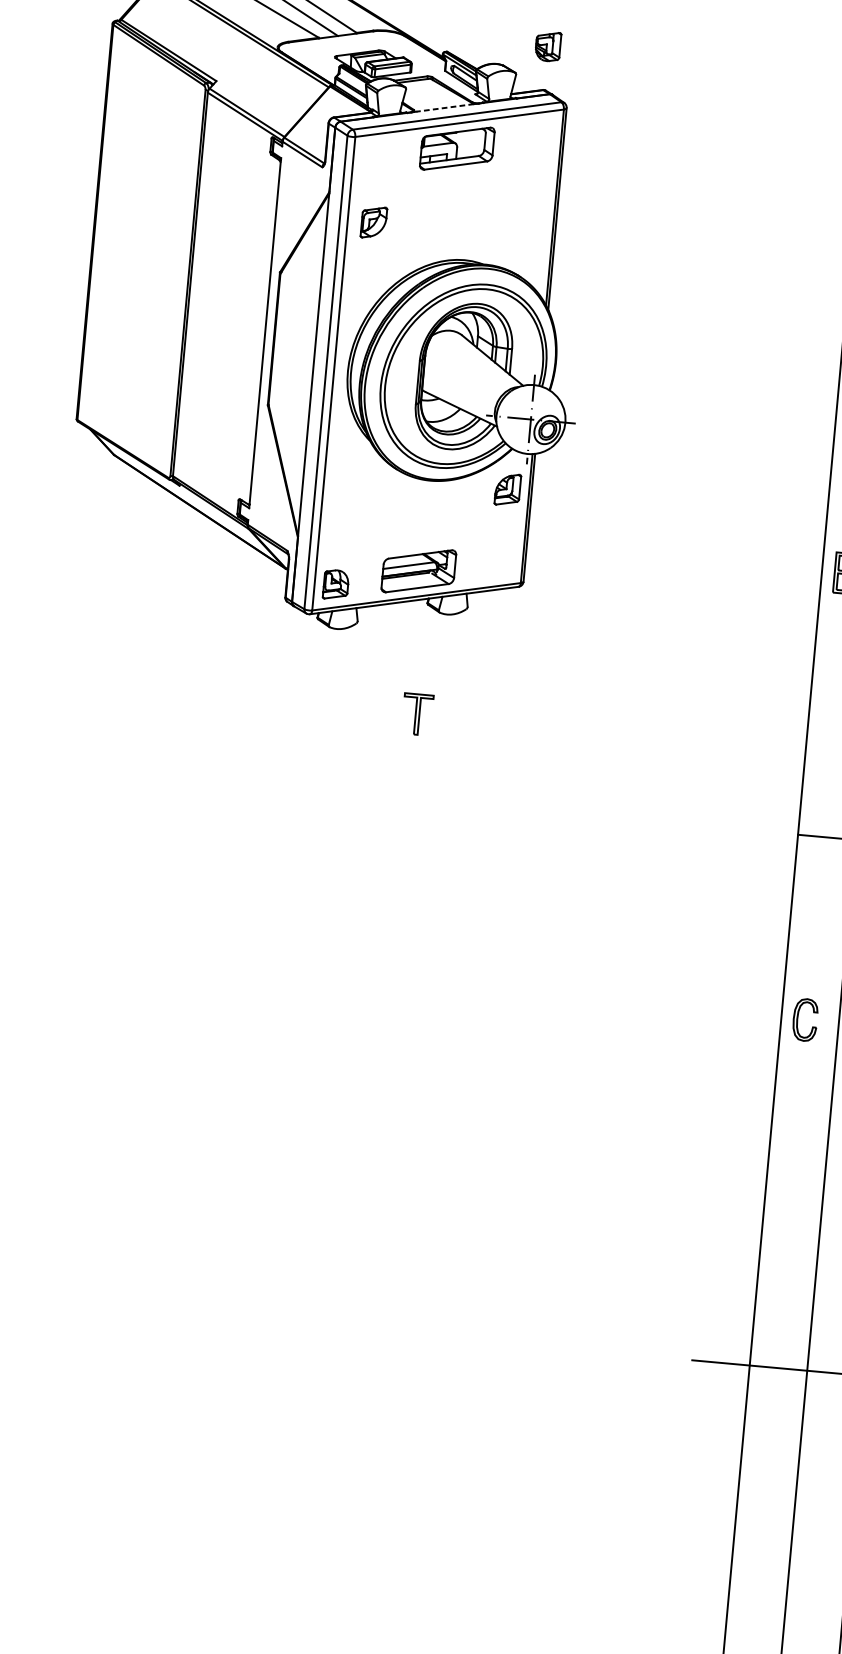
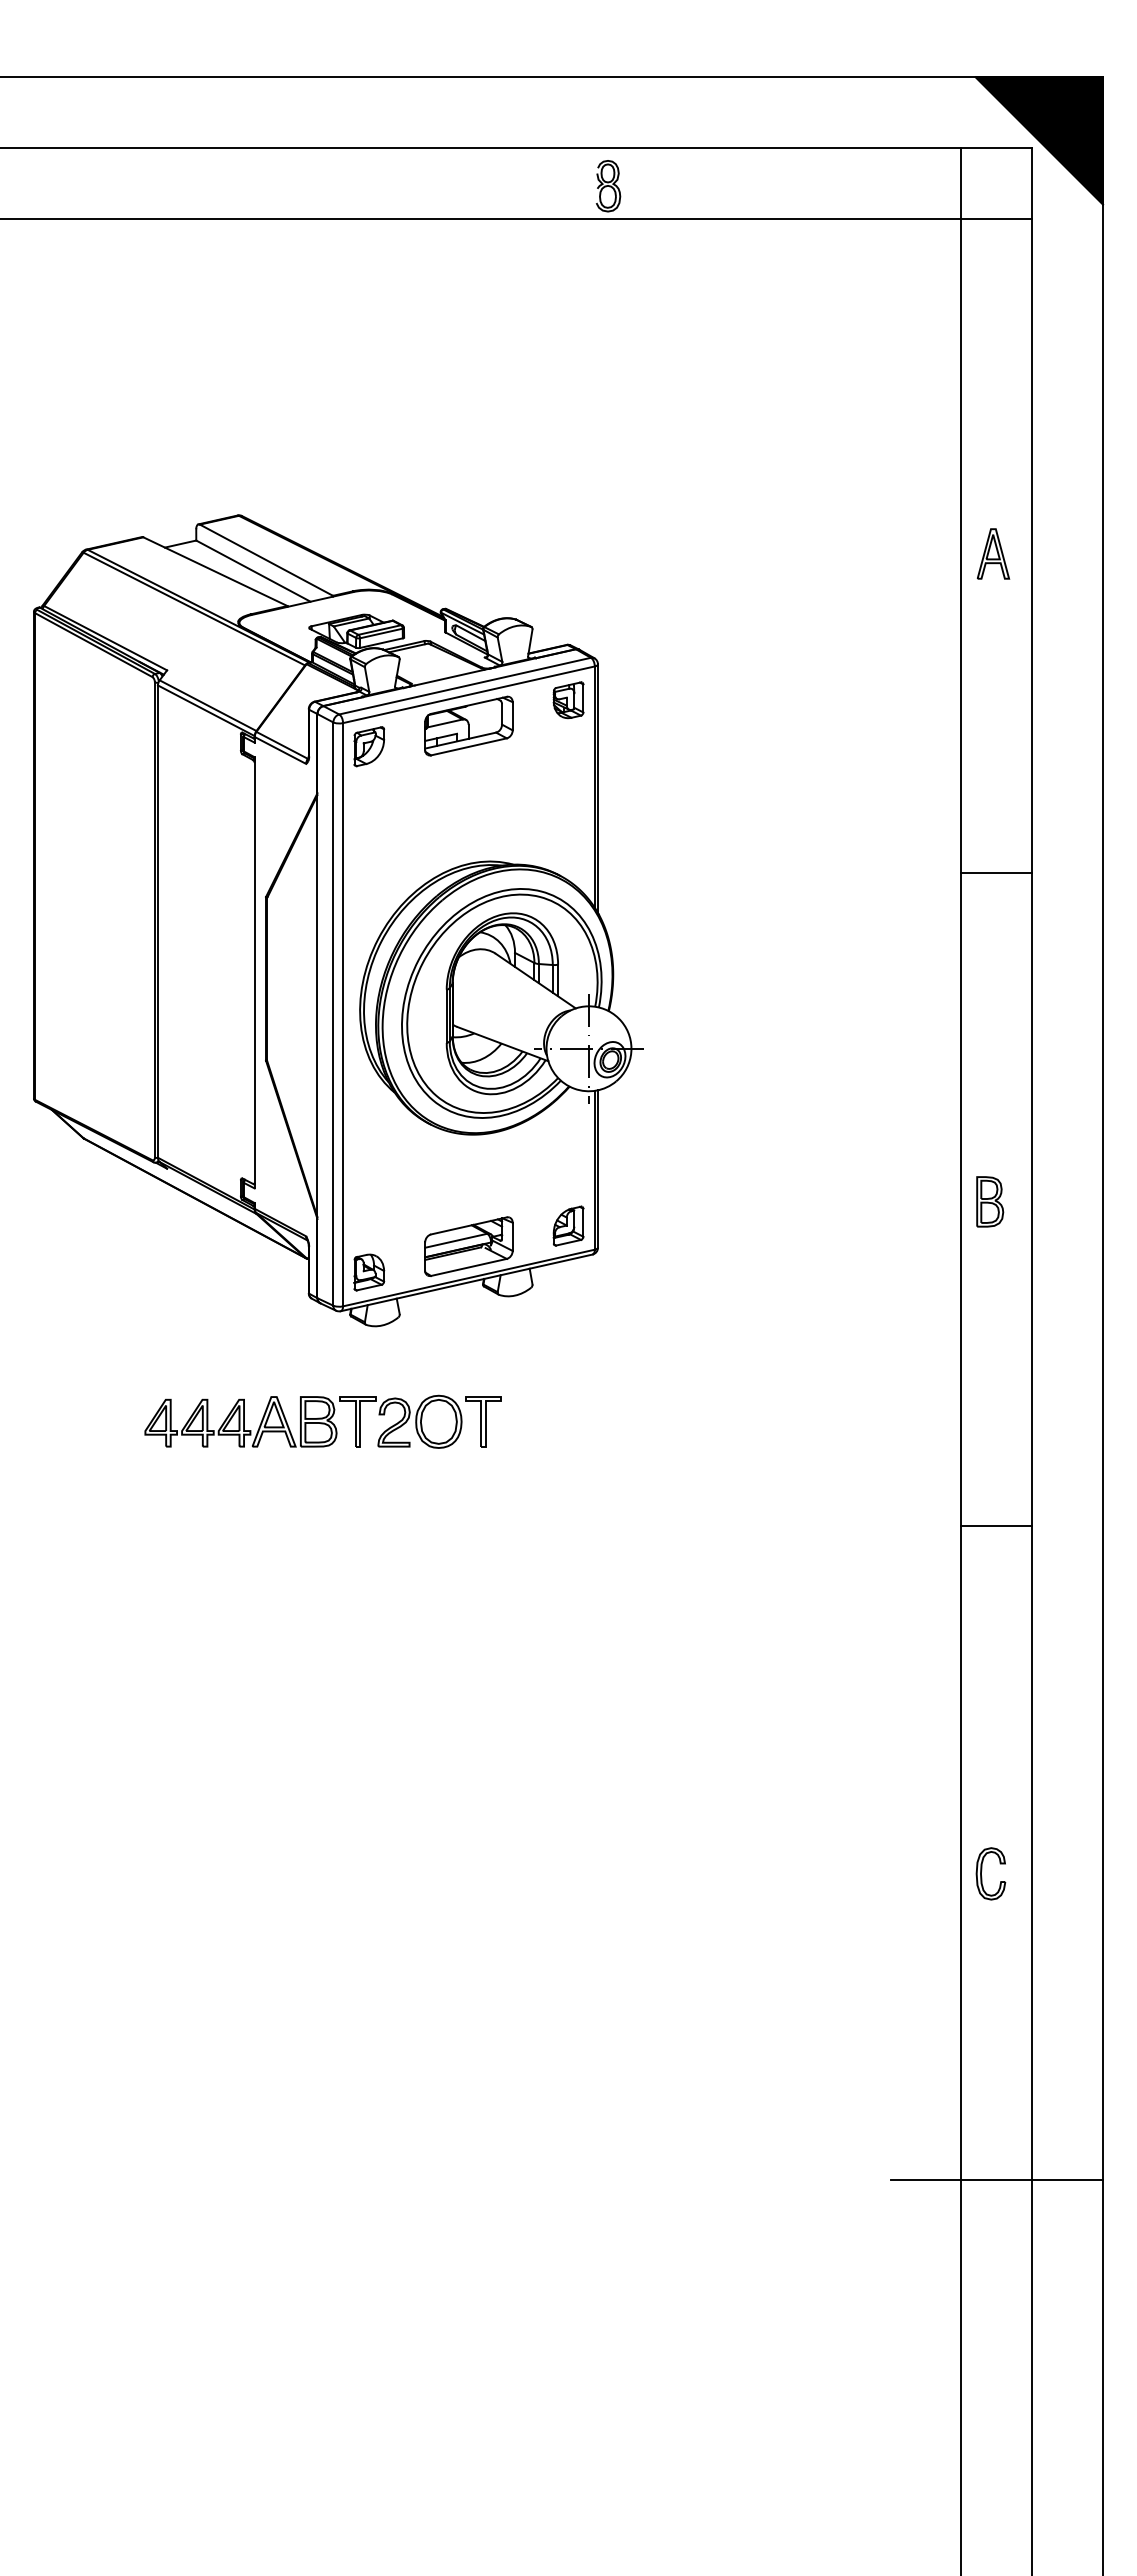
part: (548, 46) -> (568, 700), moved
line: (445, 107) -> (449, 677), dashed -> solid
part: (374, 222) -> (369, 746), moved
part: (507, 489) -> (568, 1225), moved
part: (271, 701) -> (303, 1421), added
part: (798, 1016) -> (982, 1870), moved

